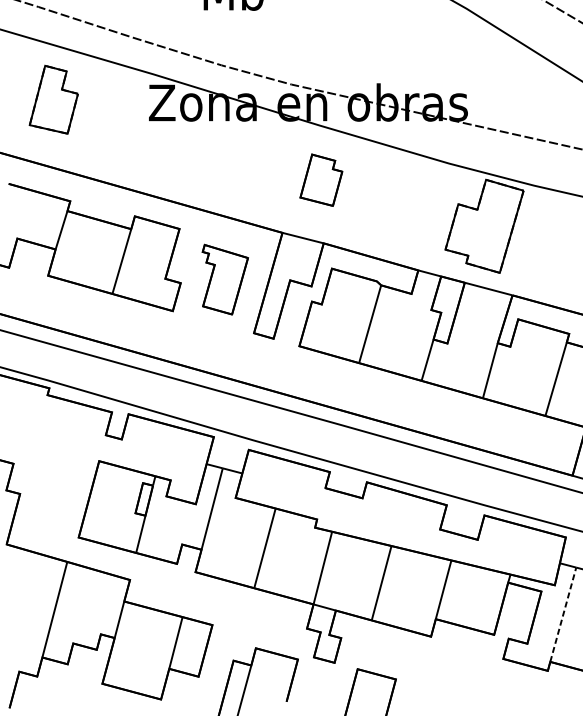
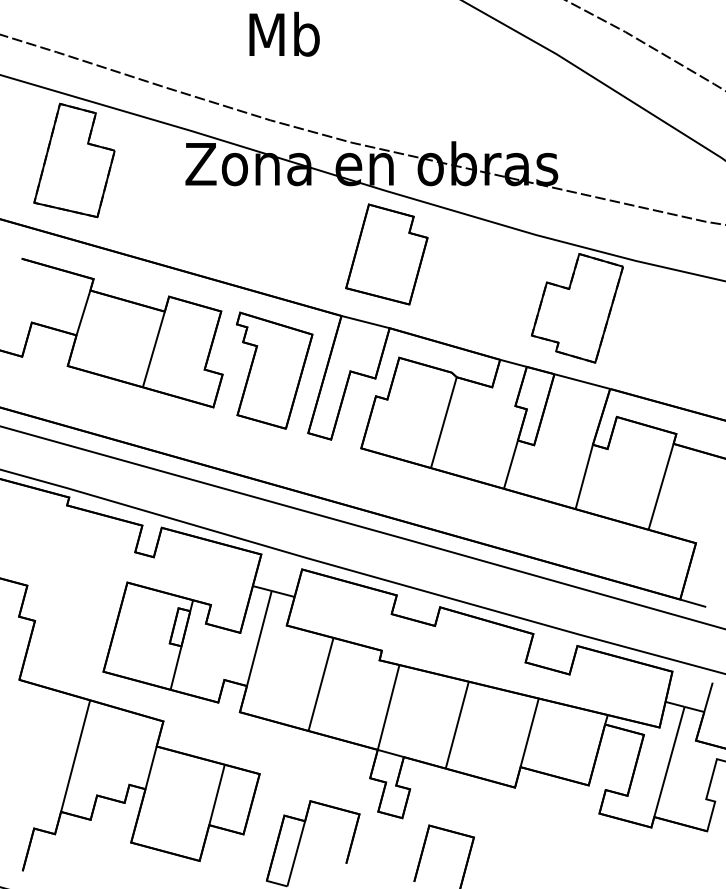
part: (53, 99) -> (74, 160), size x1.43
part: (321, 180) -> (386, 254), size x1.67
part: (225, 279) -> (274, 370), size x1.43
line: (563, 614) -> (669, 761), dashed -> solid

